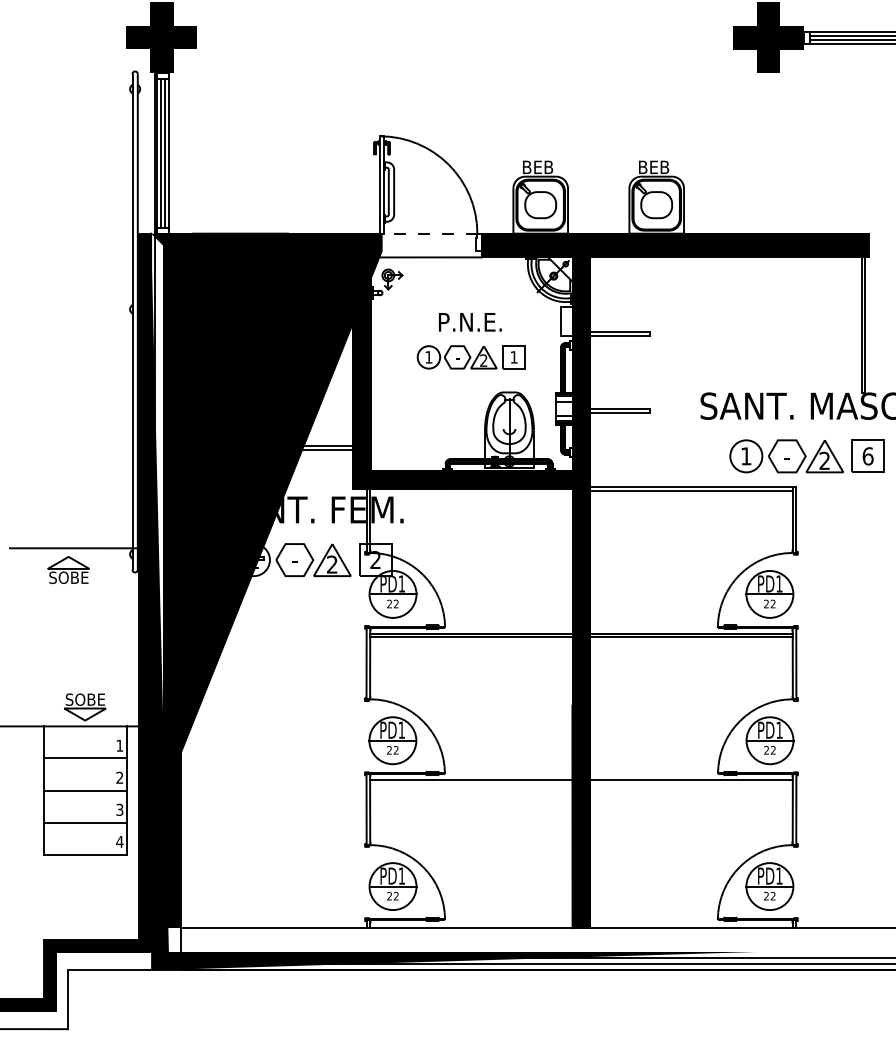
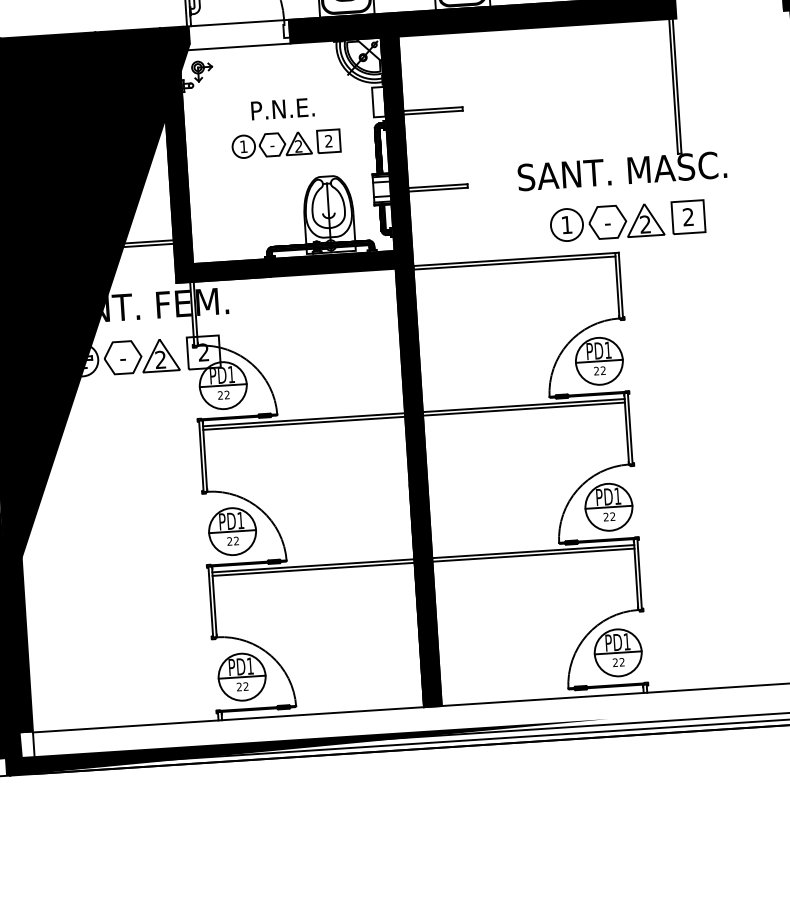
line: (430, 233) -> (237, 23), dashed -> solid
text: (513, 357) -> (328, 141), 1 -> 2
text: (867, 456) -> (687, 217), 6 -> 2
line: (471, 783) -> (313, 569), added
line: (691, 783) -> (533, 555), added

